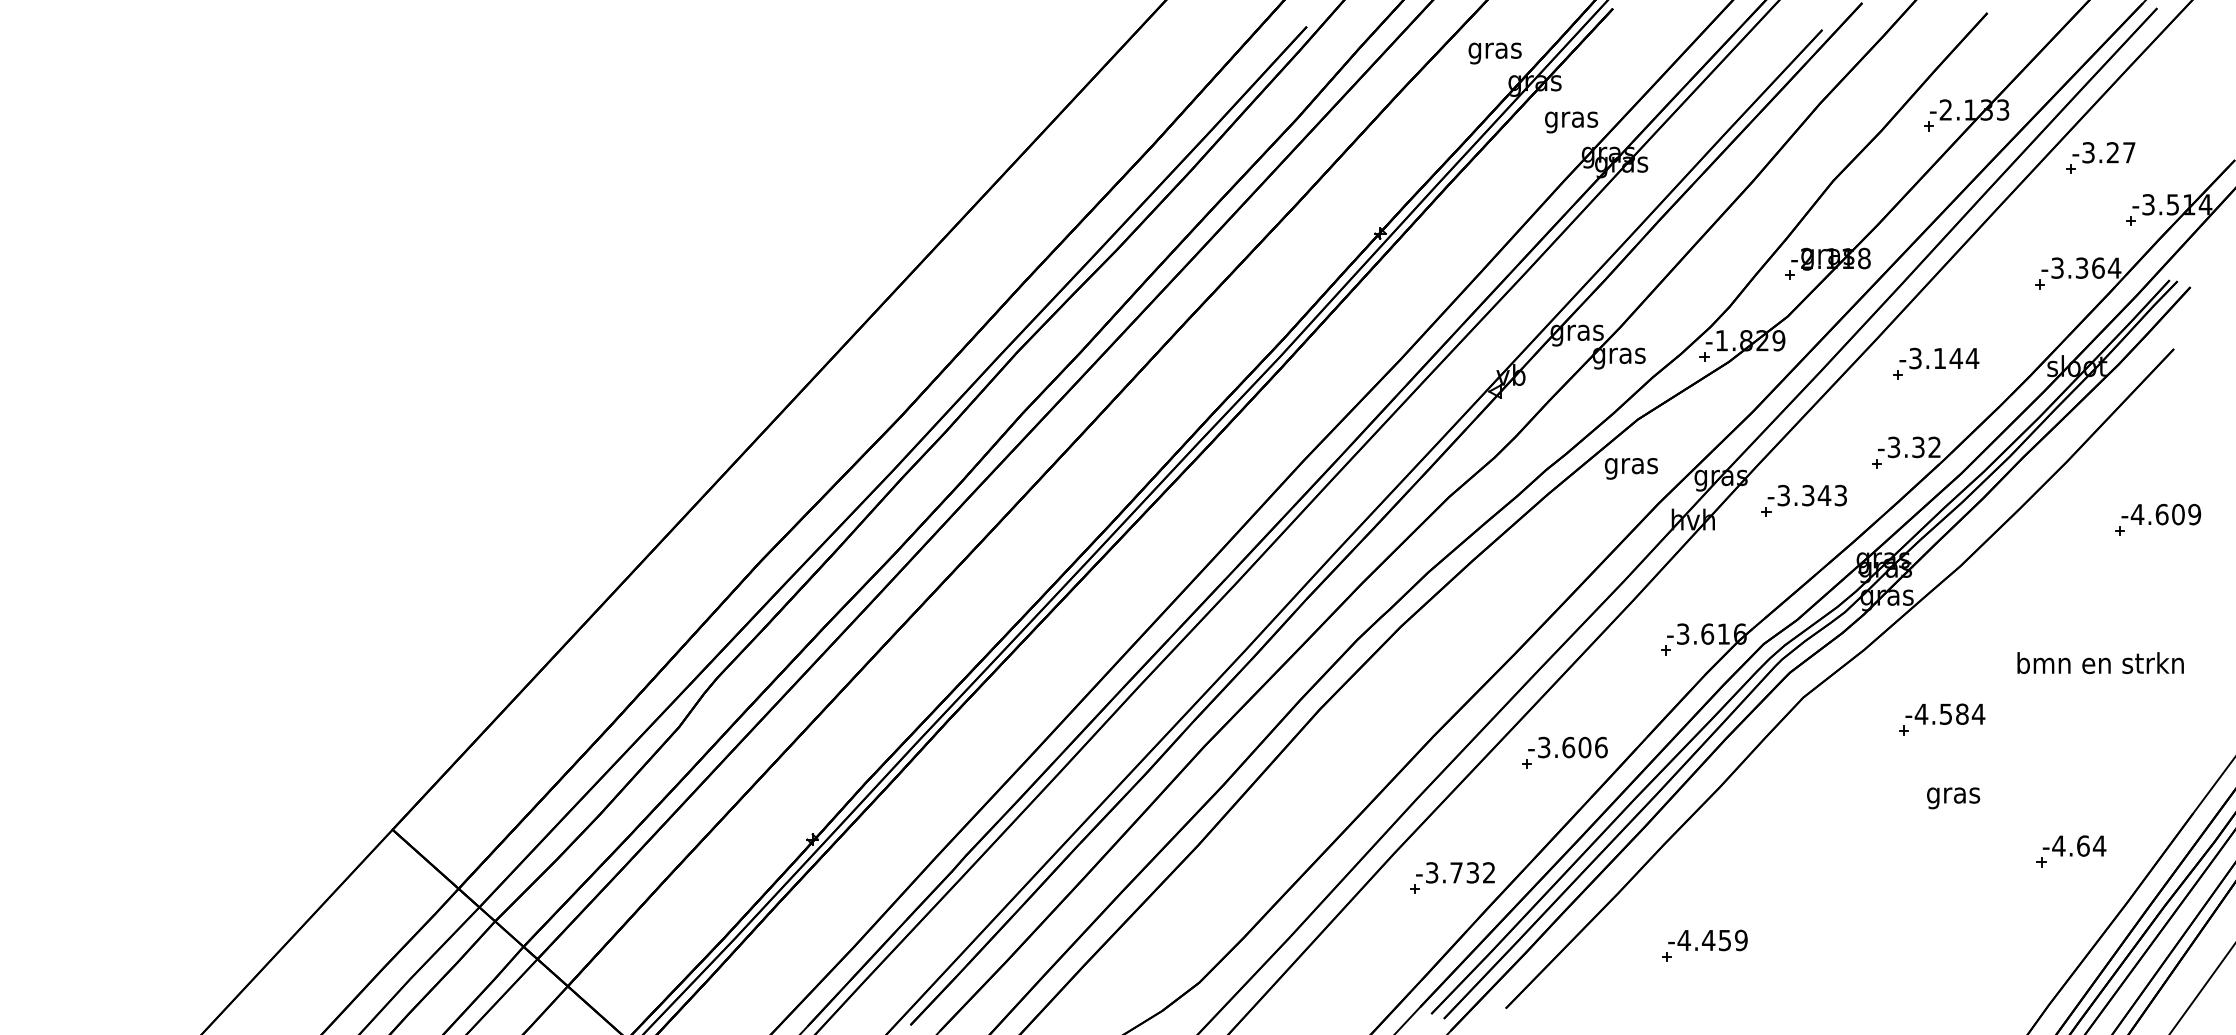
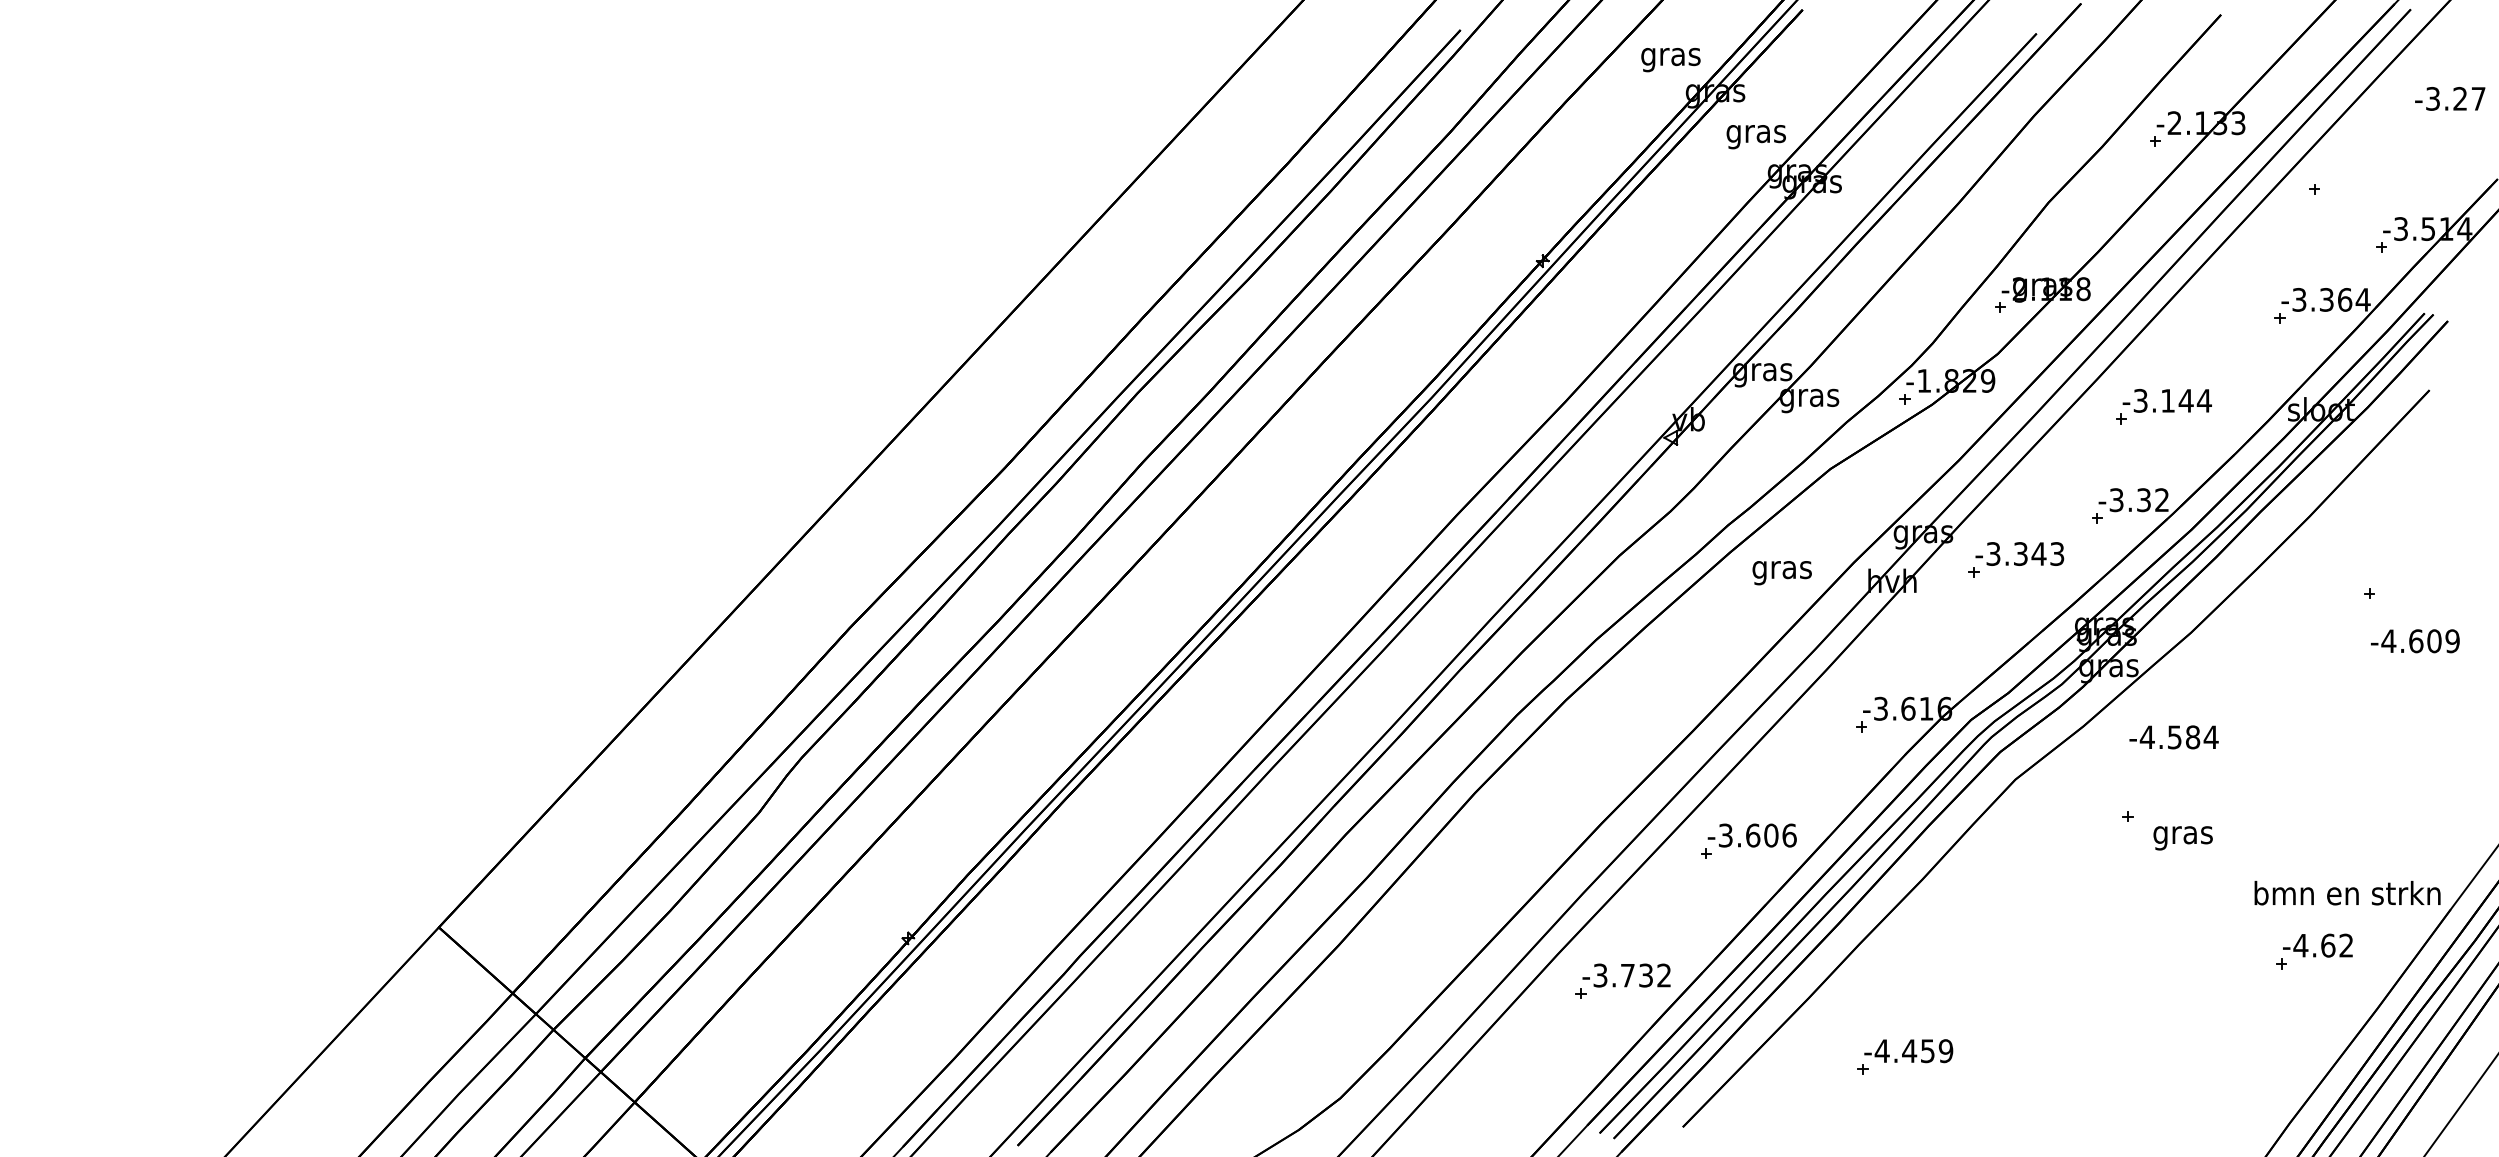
text: (2104, 152) -> (2450, 98), moved
text: (1630, 469) -> (1781, 573), moved
text: (2161, 514) -> (2415, 641), moved
text: (2100, 663) -> (2347, 893), moved
text: (1944, 714) -> (2173, 737), moved
text: (1952, 798) -> (2182, 838), moved
text: (2098, 845) -> (2345, 945), -4.64 -> -4.62

